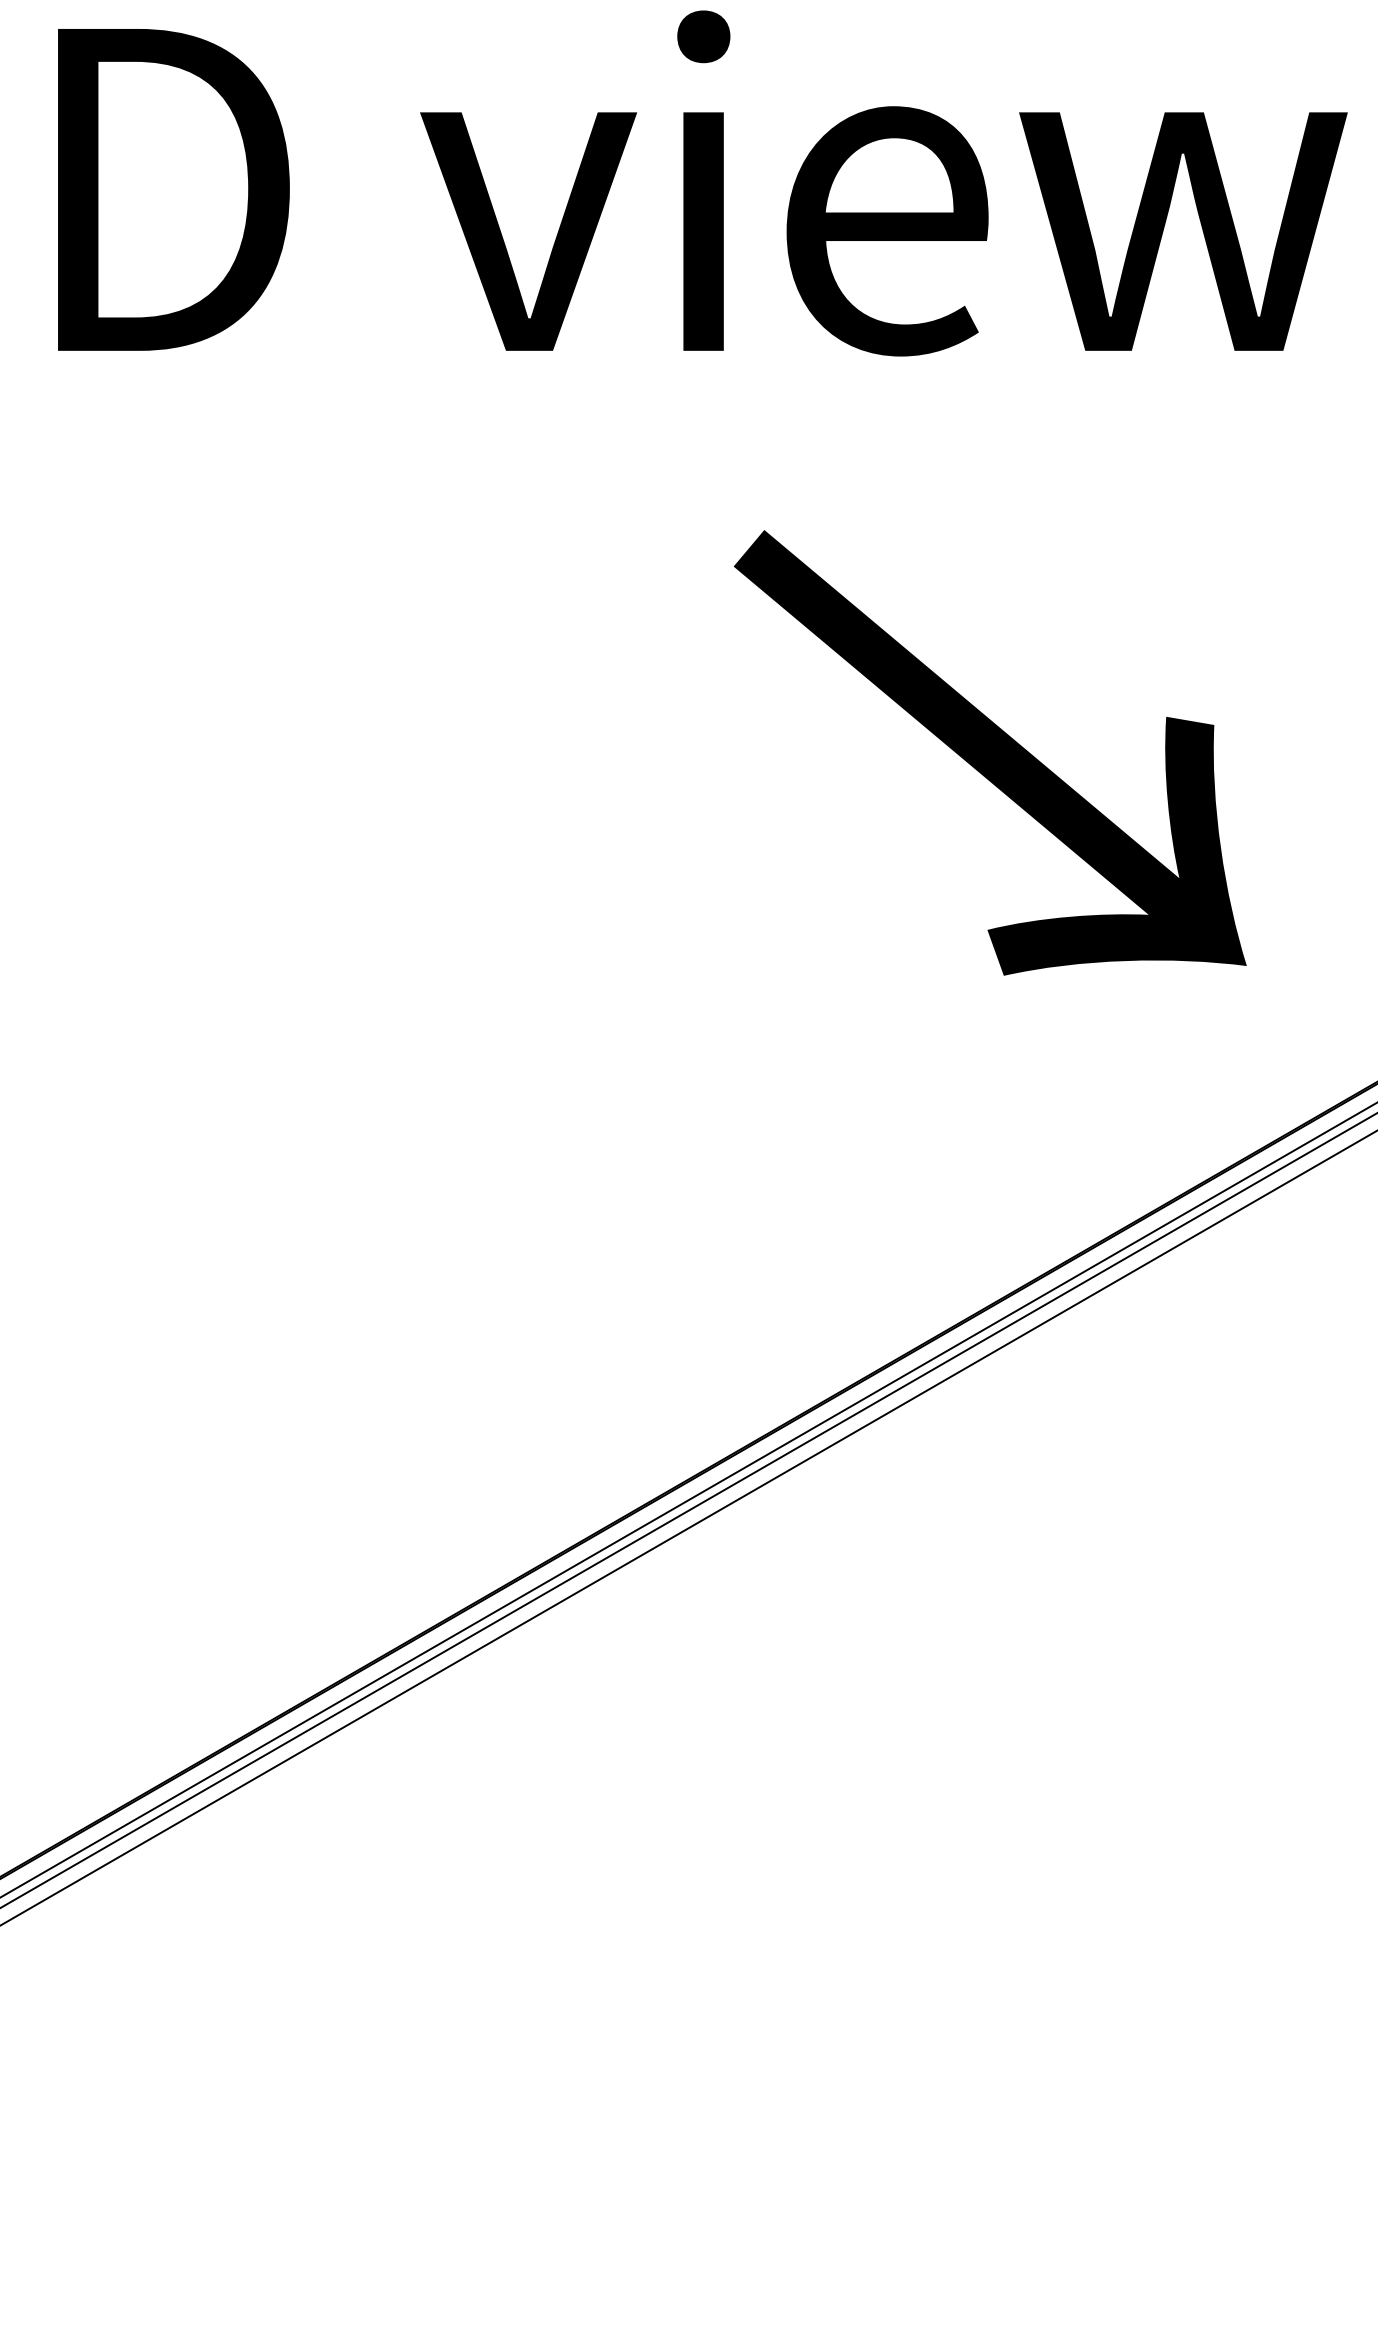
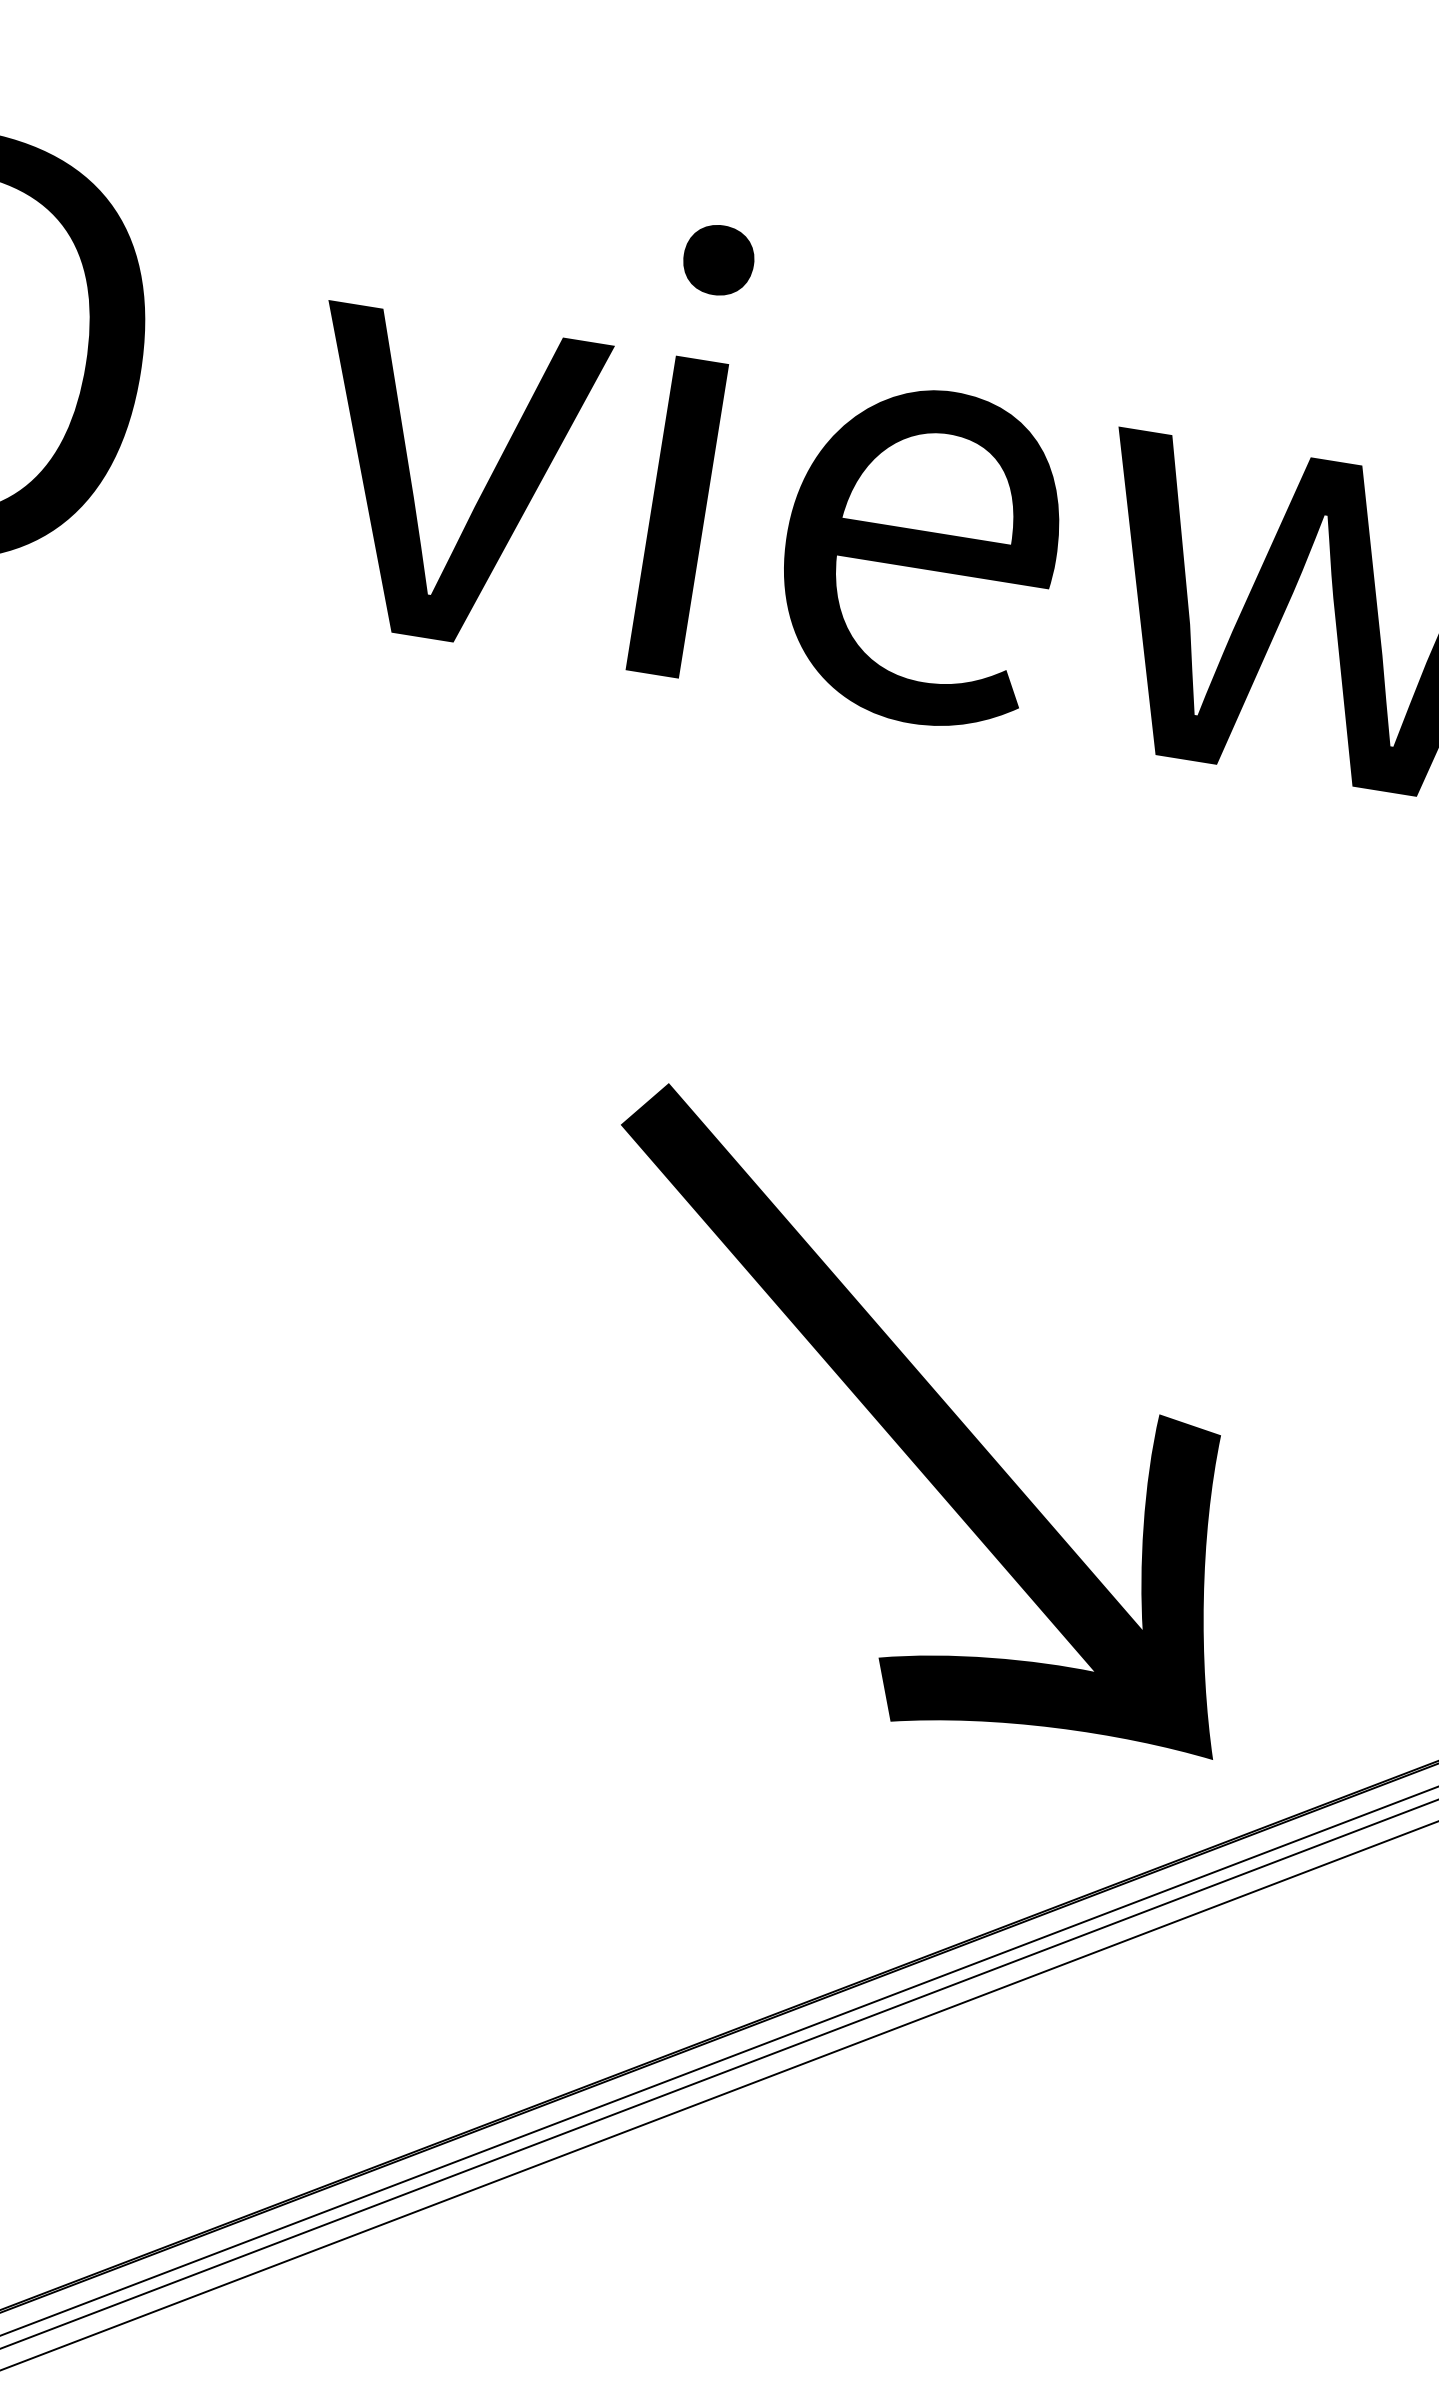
text: (989, 752) -> (918, 1424), moved

